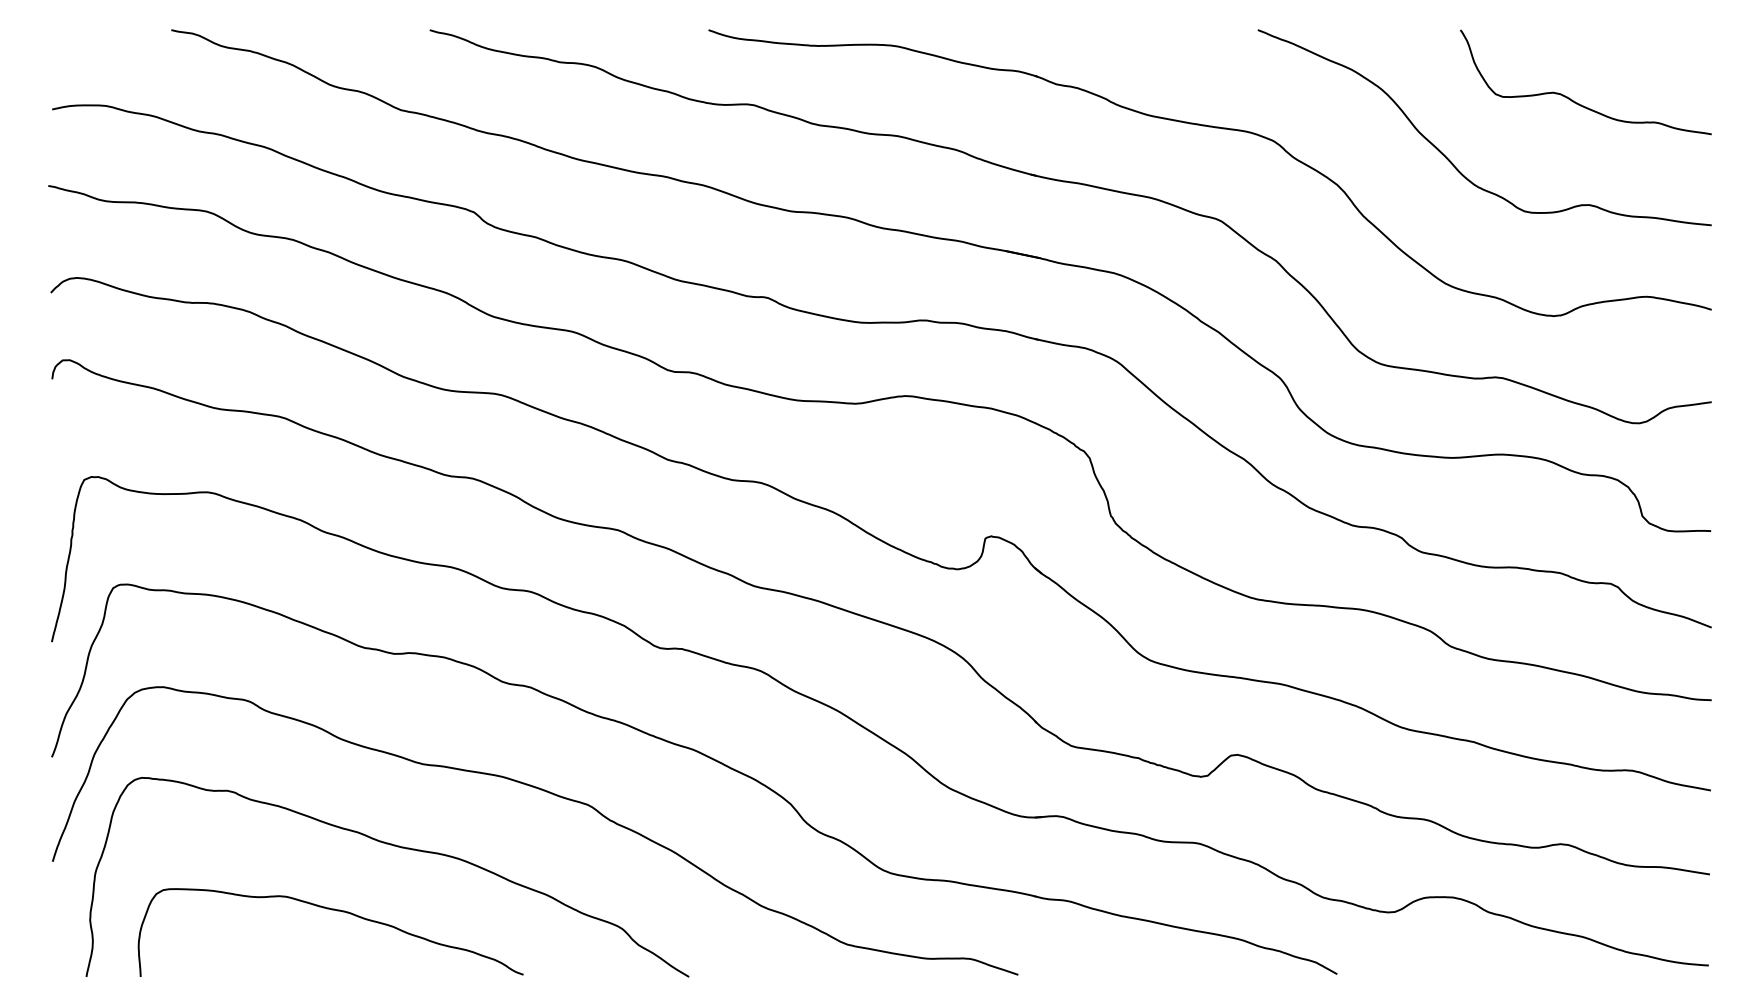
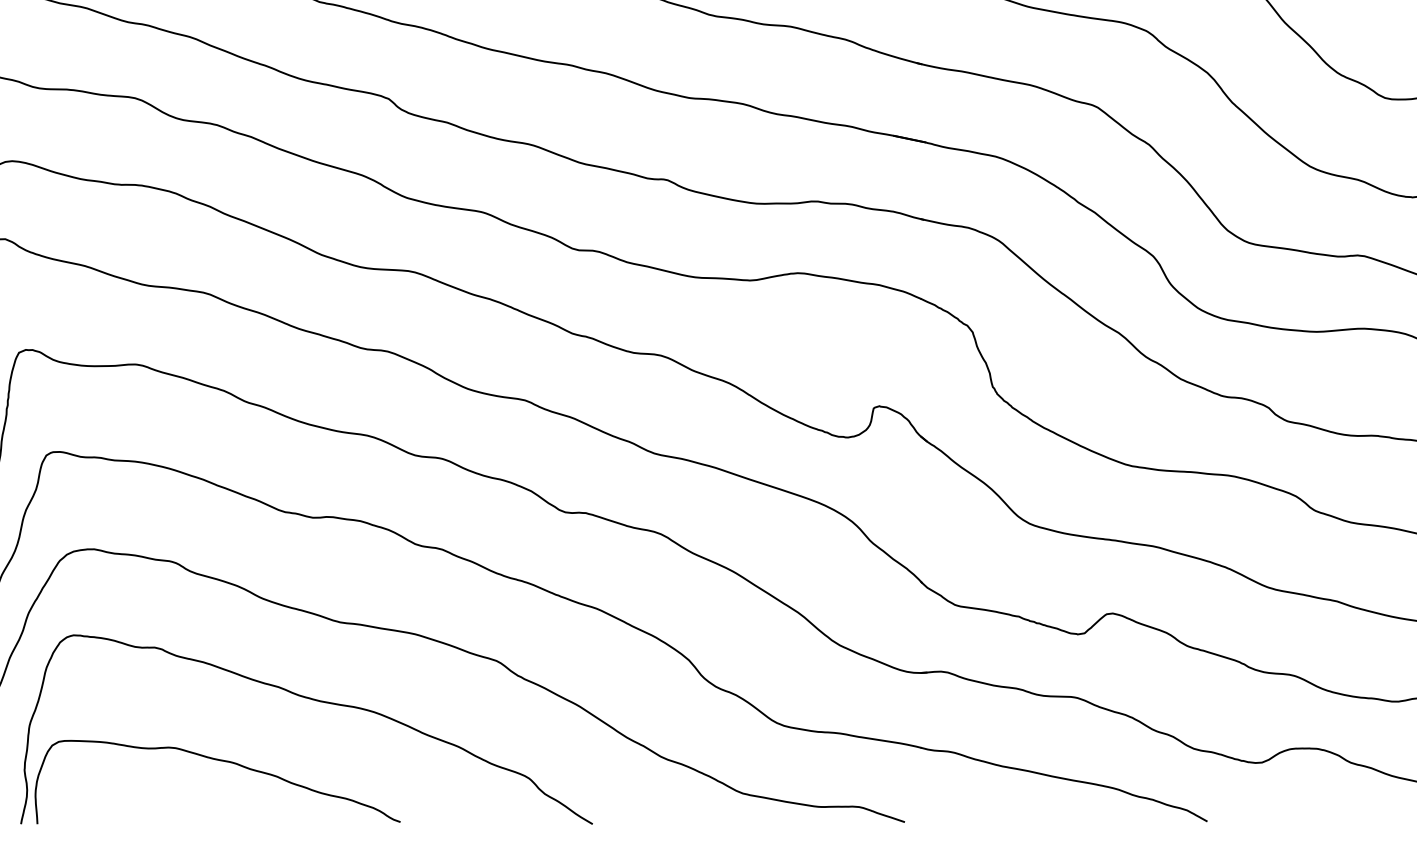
curve: (331, 910) -> (218, 761), moved

